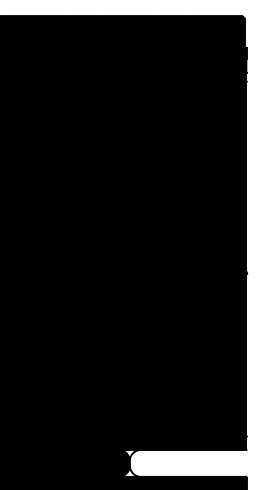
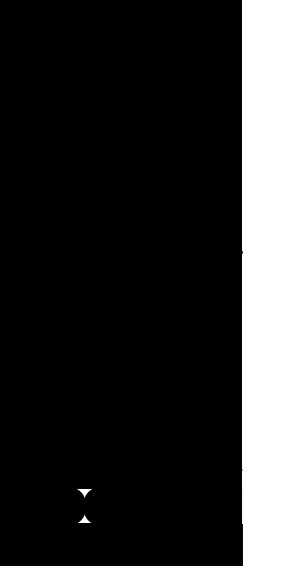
fill: (188, 462) -> (163, 505), added

